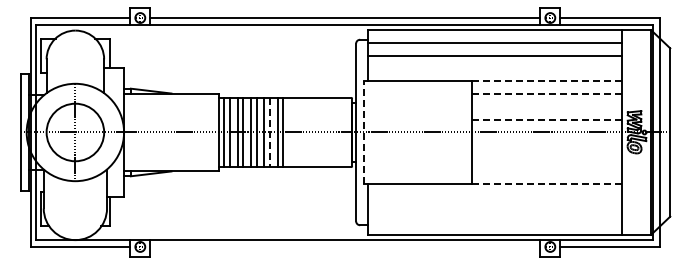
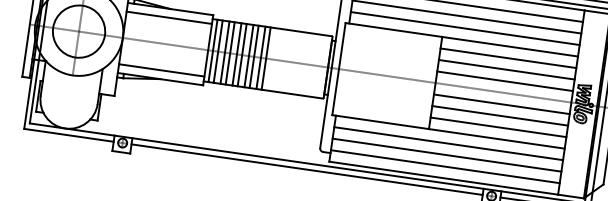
line: (495, 68) -> (465, 28), added
line: (547, 81) -> (510, 46), dashed -> solid
line: (547, 94) -> (508, 58), dashed -> solid
line: (171, 103) -> (169, 18), added
line: (546, 106) -> (506, 69), added
line: (547, 119) -> (505, 81), dashed -> solid
line: (269, 132) -> (253, 56), dashed -> solid
line: (364, 132) -> (339, 69), dashed -> solid
line: (546, 145) -> (501, 104), added
line: (546, 158) -> (499, 116), added
line: (171, 161) -> (161, 70), added
line: (546, 170) -> (498, 126), added
line: (547, 183) -> (497, 138), dashed -> solid
line: (495, 196) -> (448, 143), added
line: (495, 209) -> (447, 155), added
line: (495, 222) -> (445, 167), added
line: (345, 246) -> (307, 169), added

